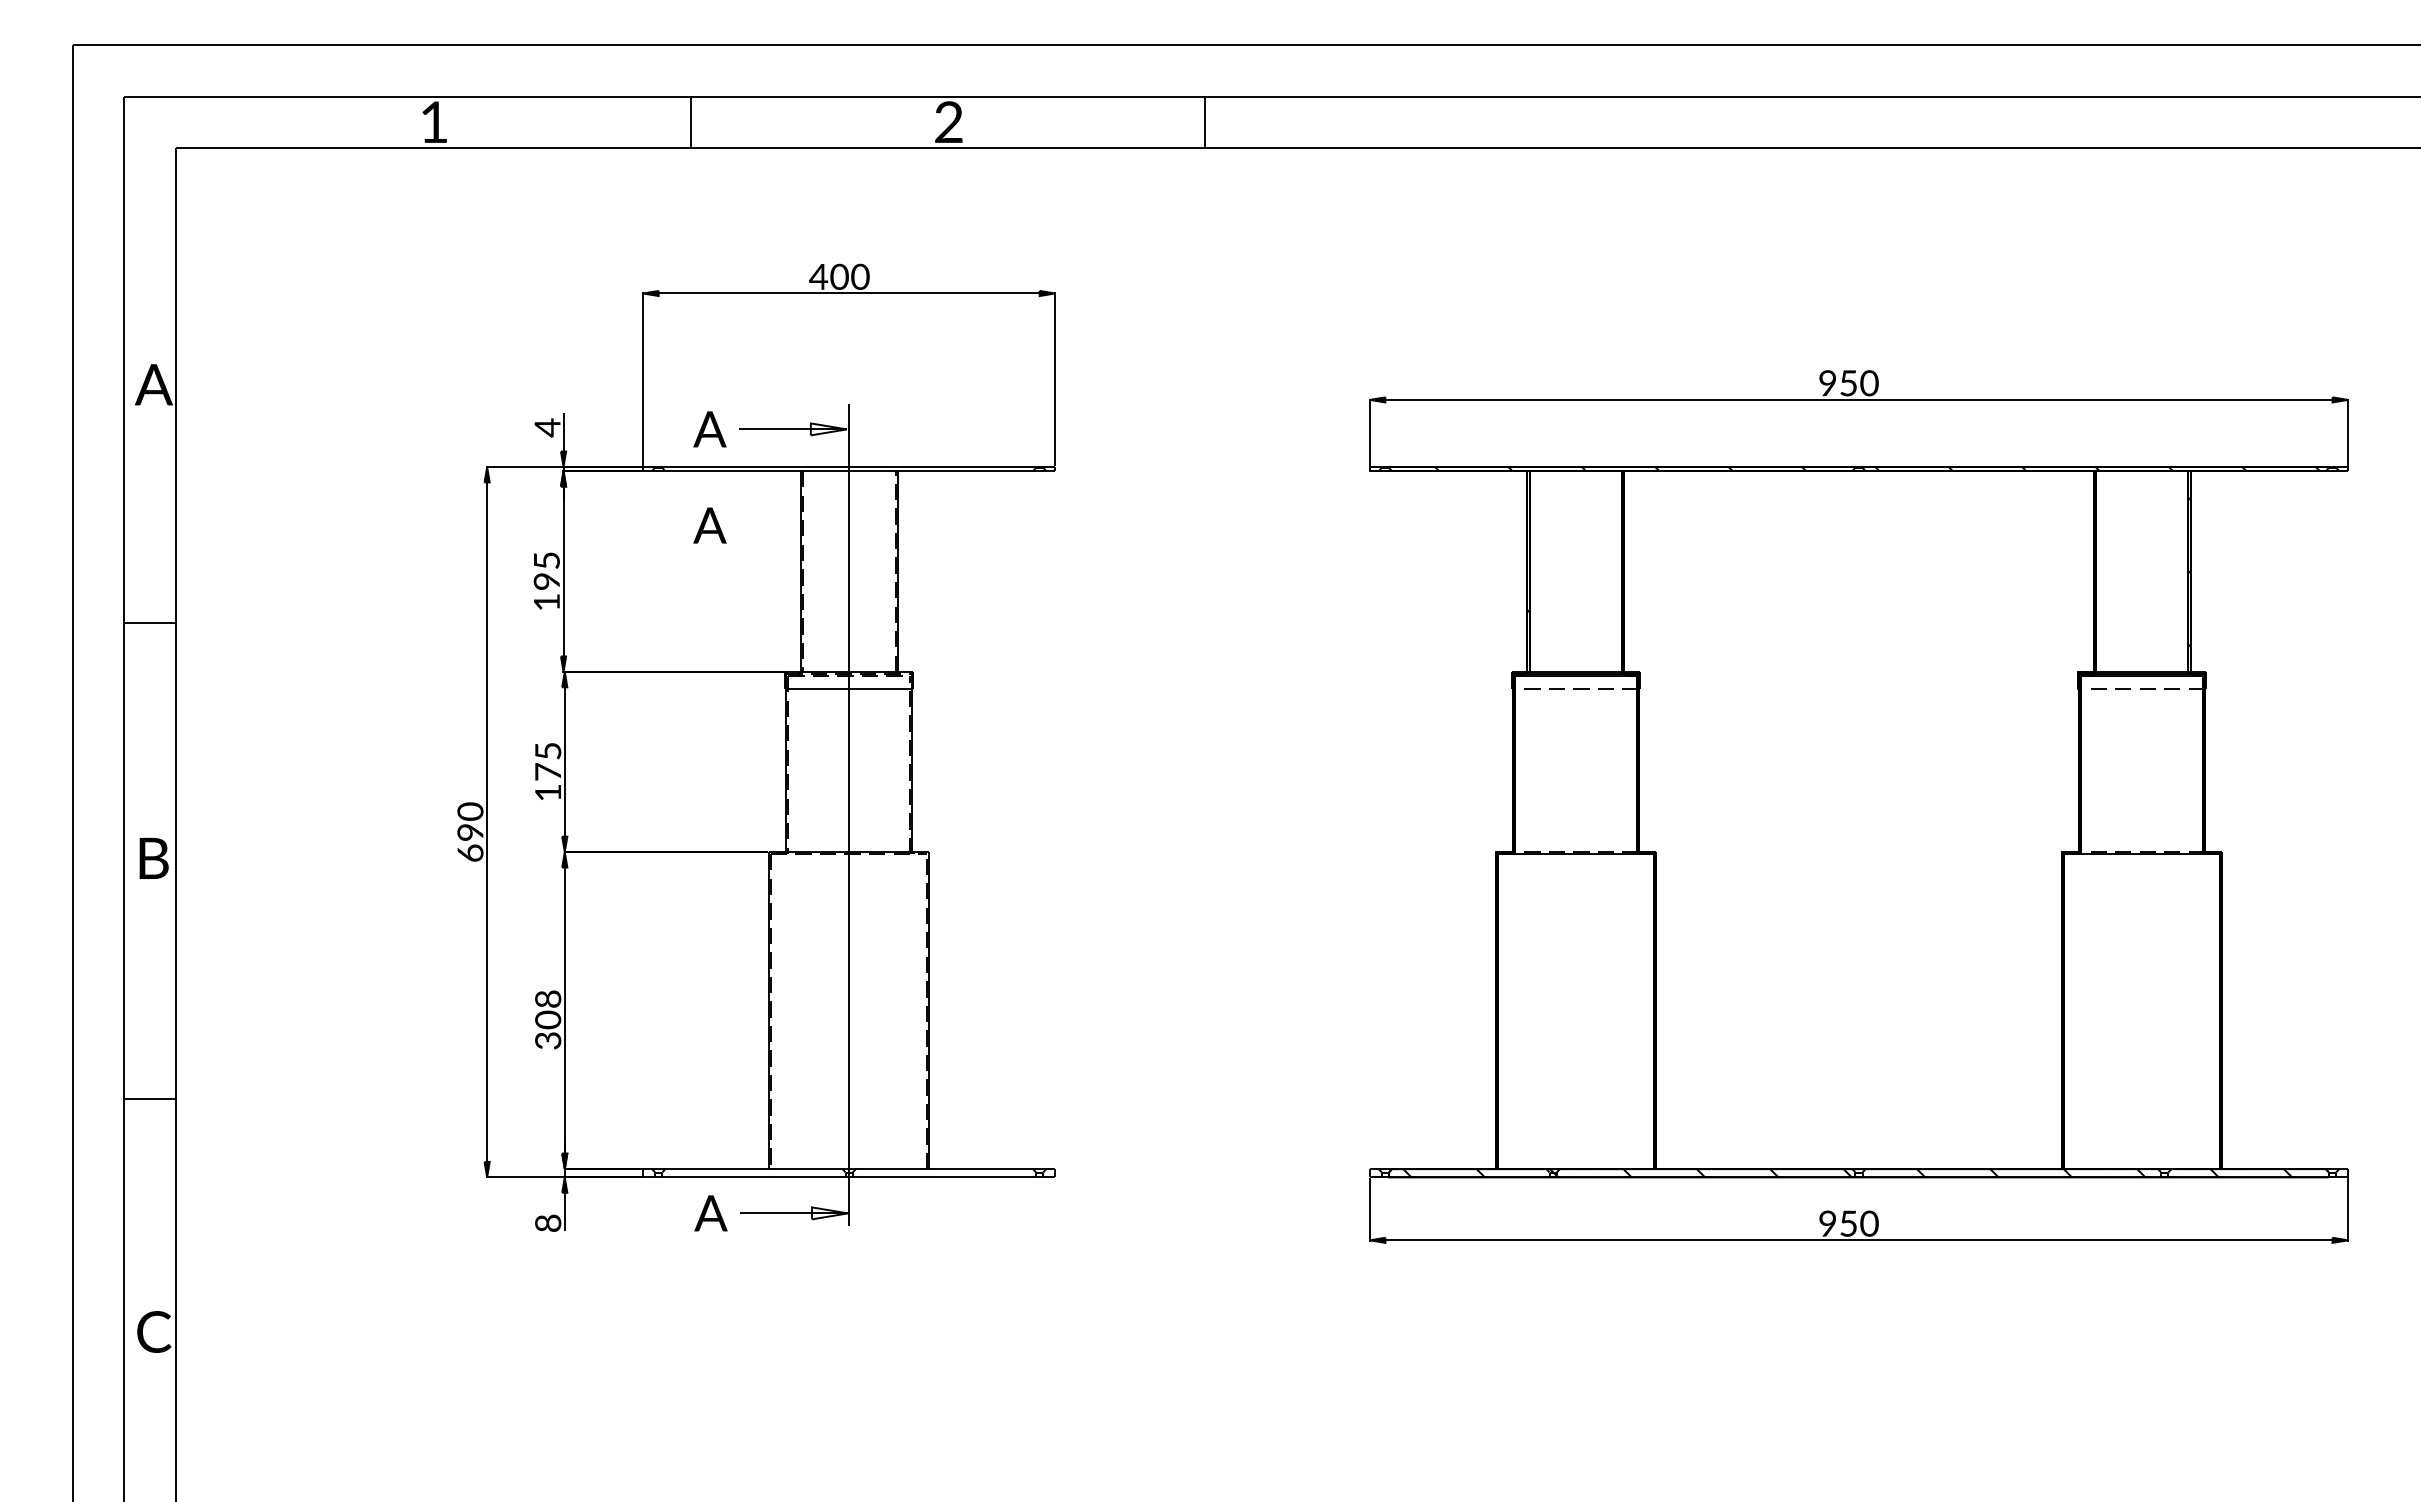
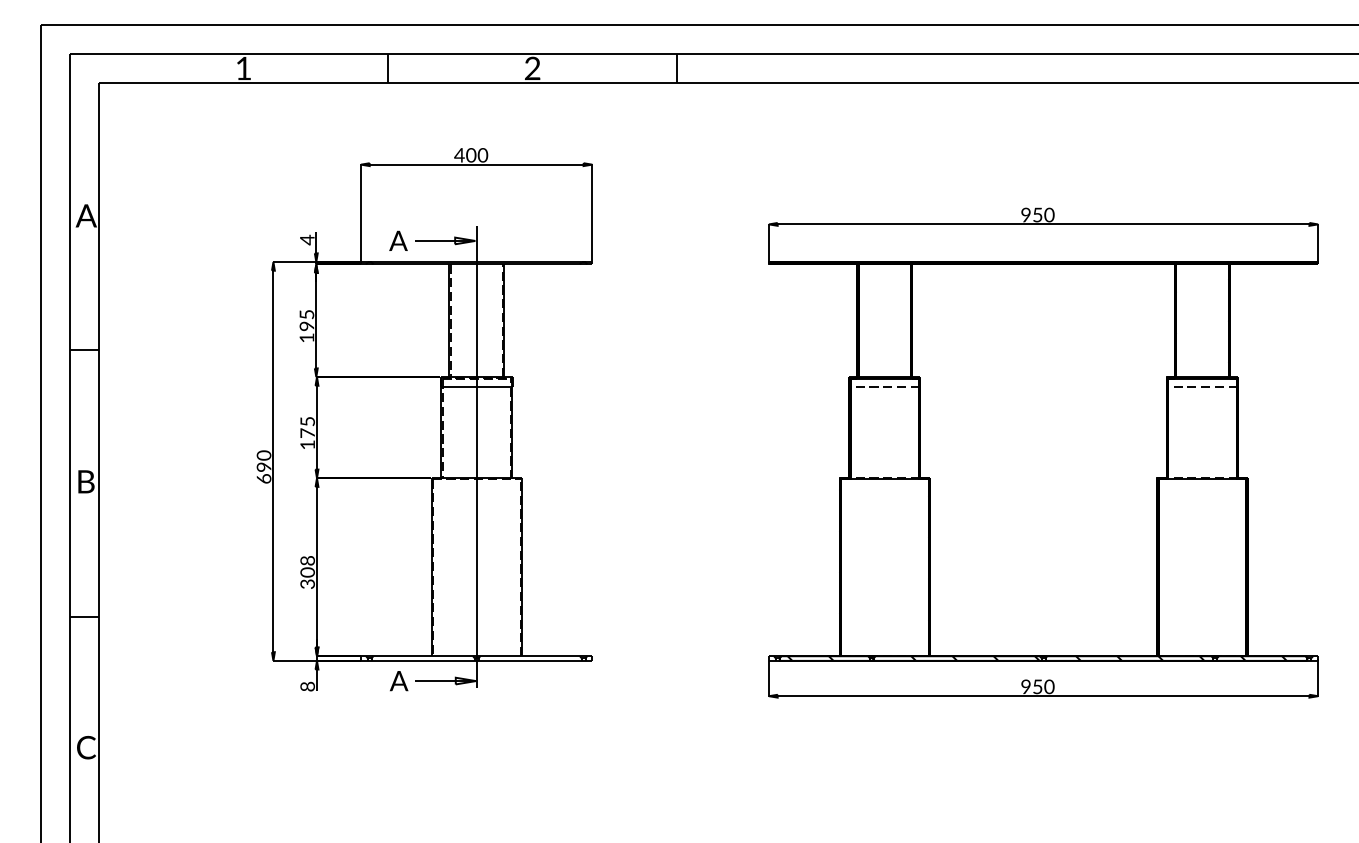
part: (709, 524) -> (398, 294), removed

